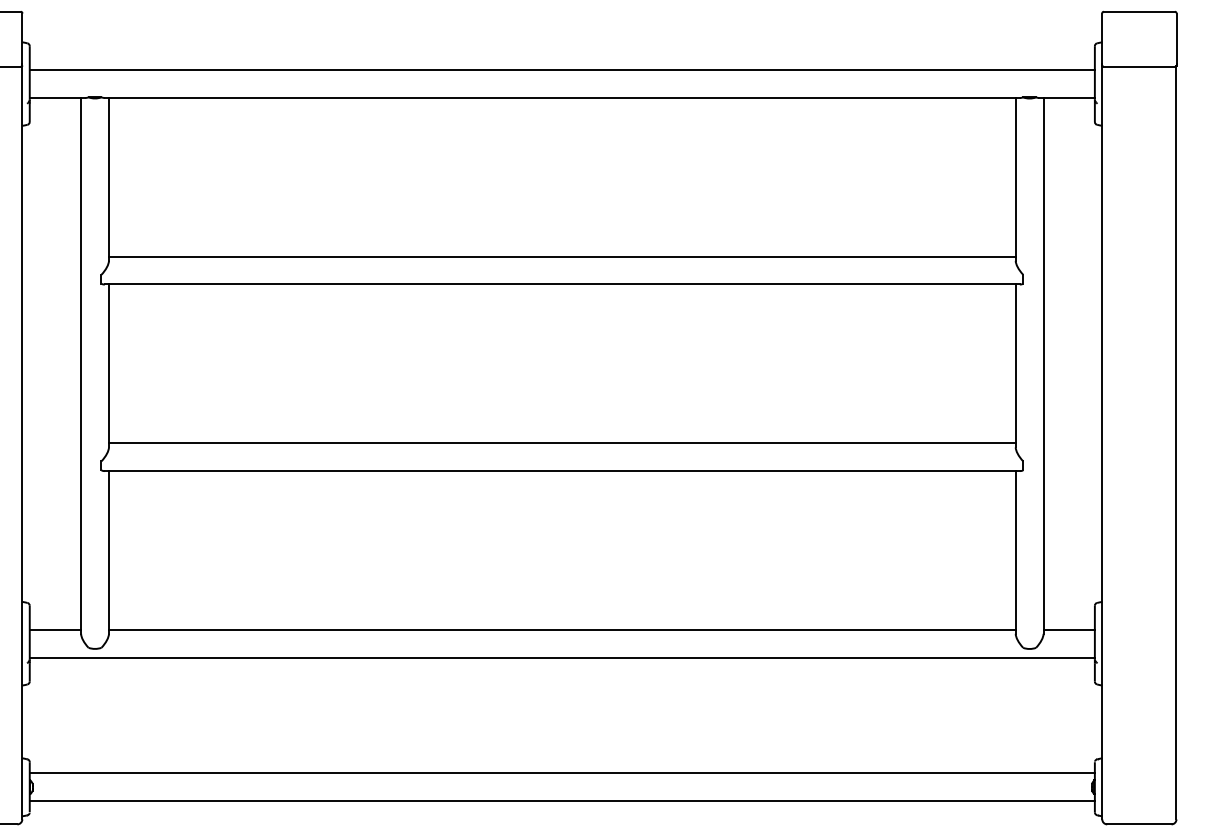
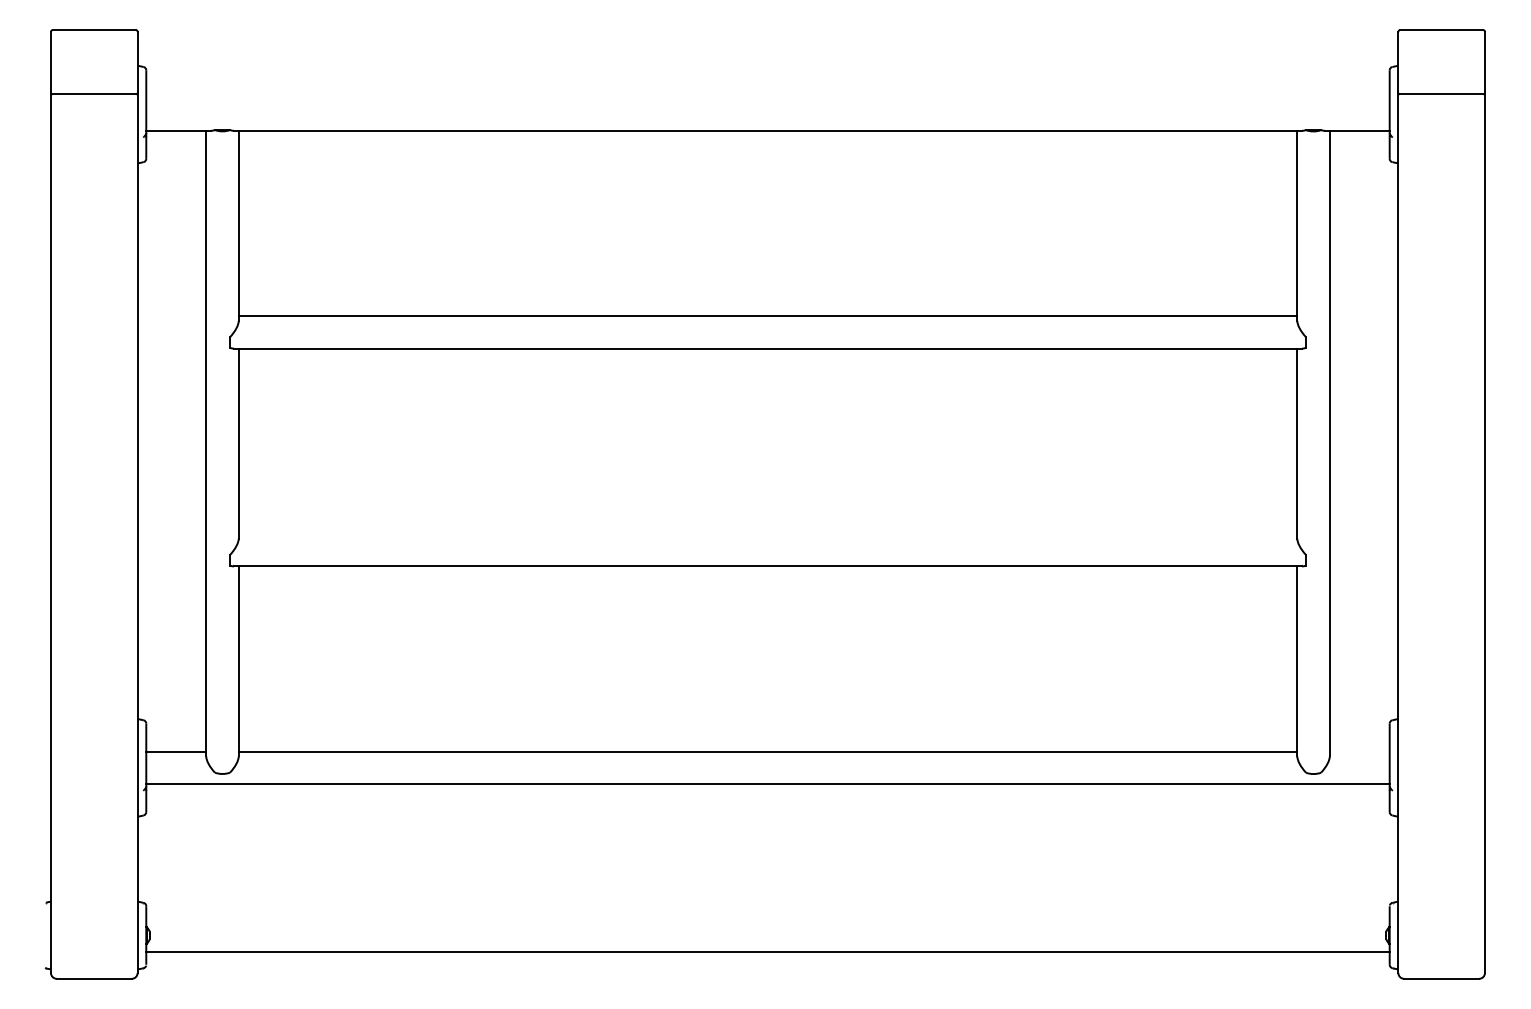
line: (561, 70) -> (767, 98), removed
line: (561, 442) -> (767, 533), removed
line: (1069, 629) -> (1359, 751), removed
line: (561, 773) -> (767, 919), removed

